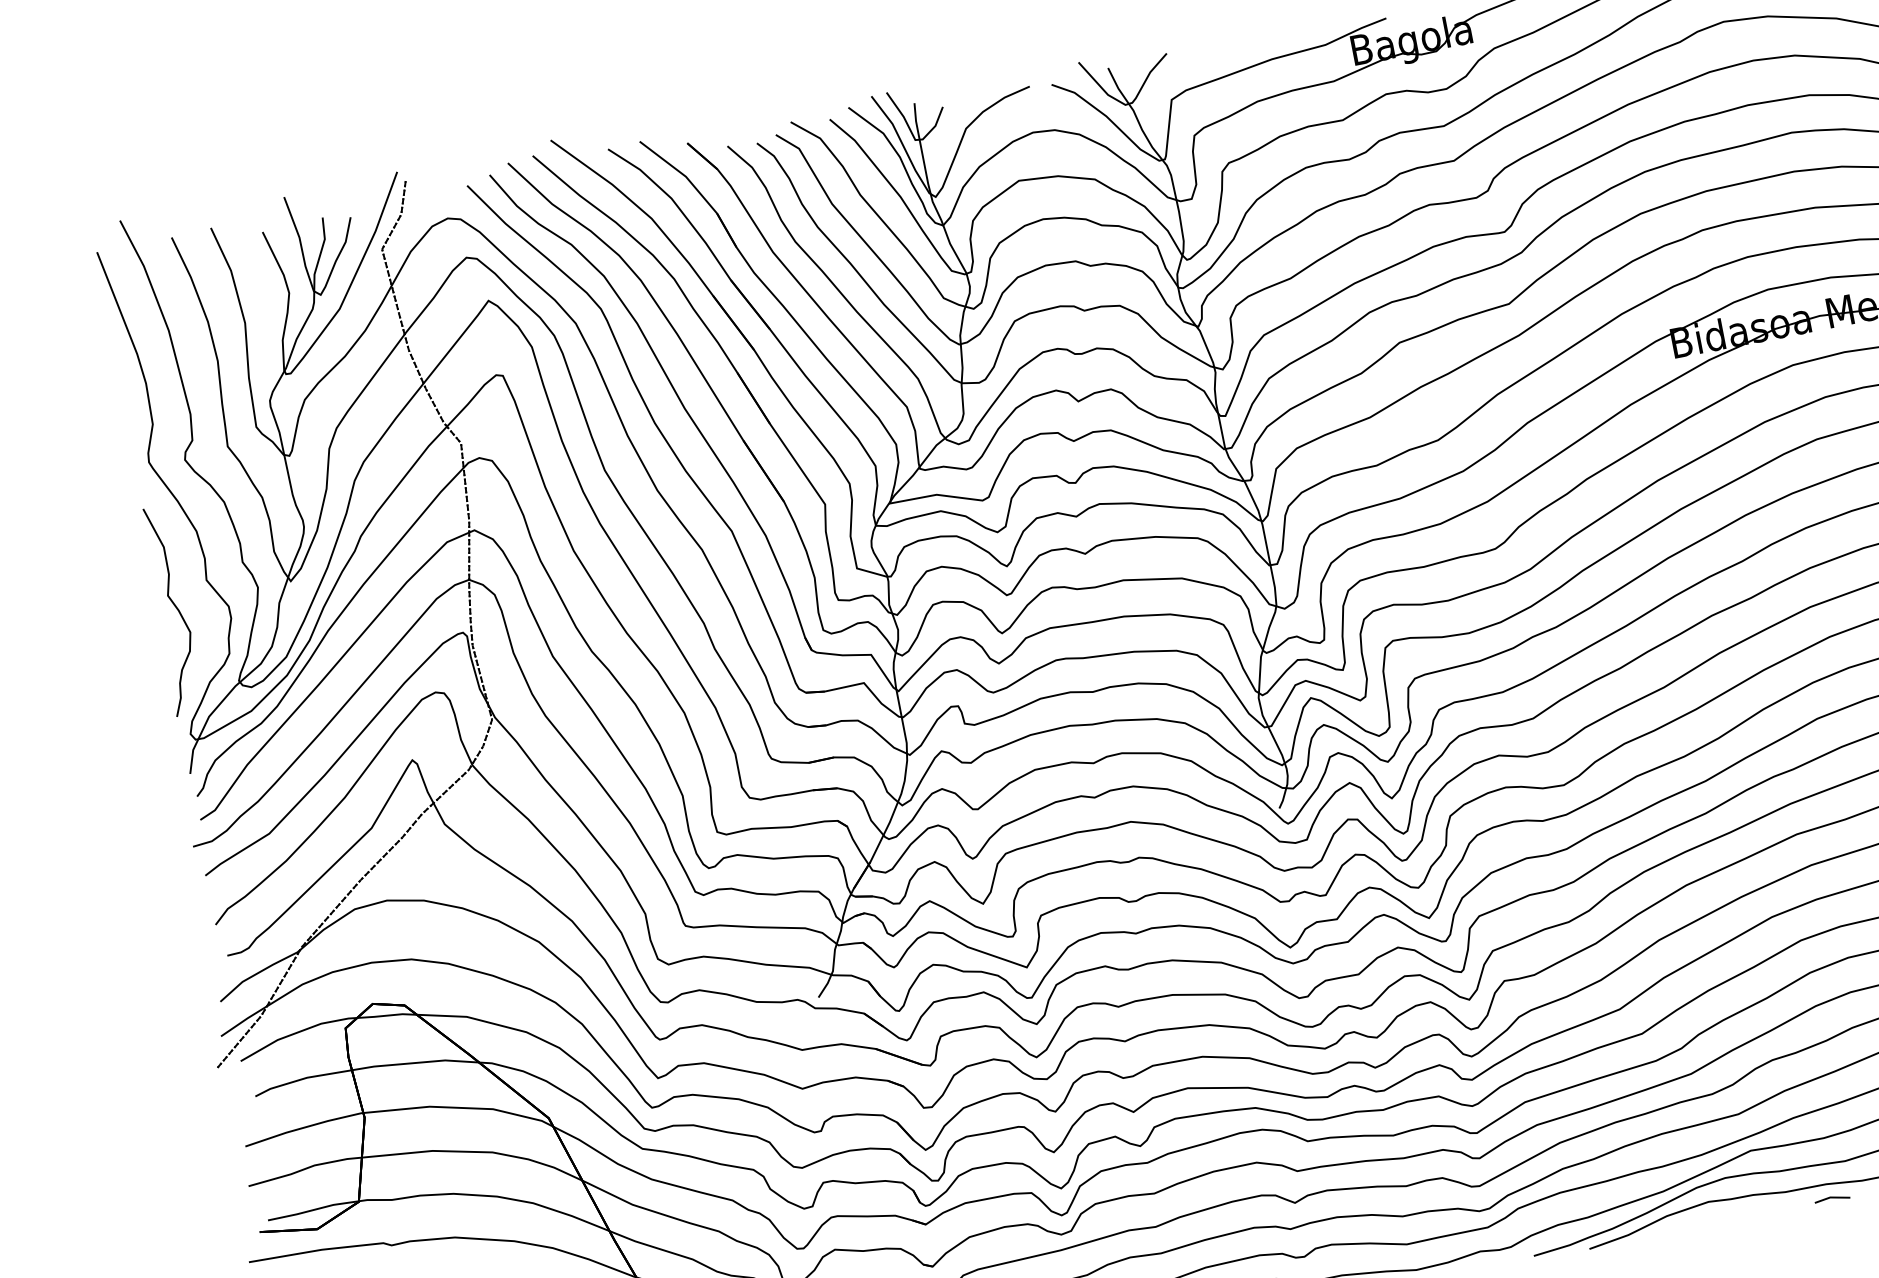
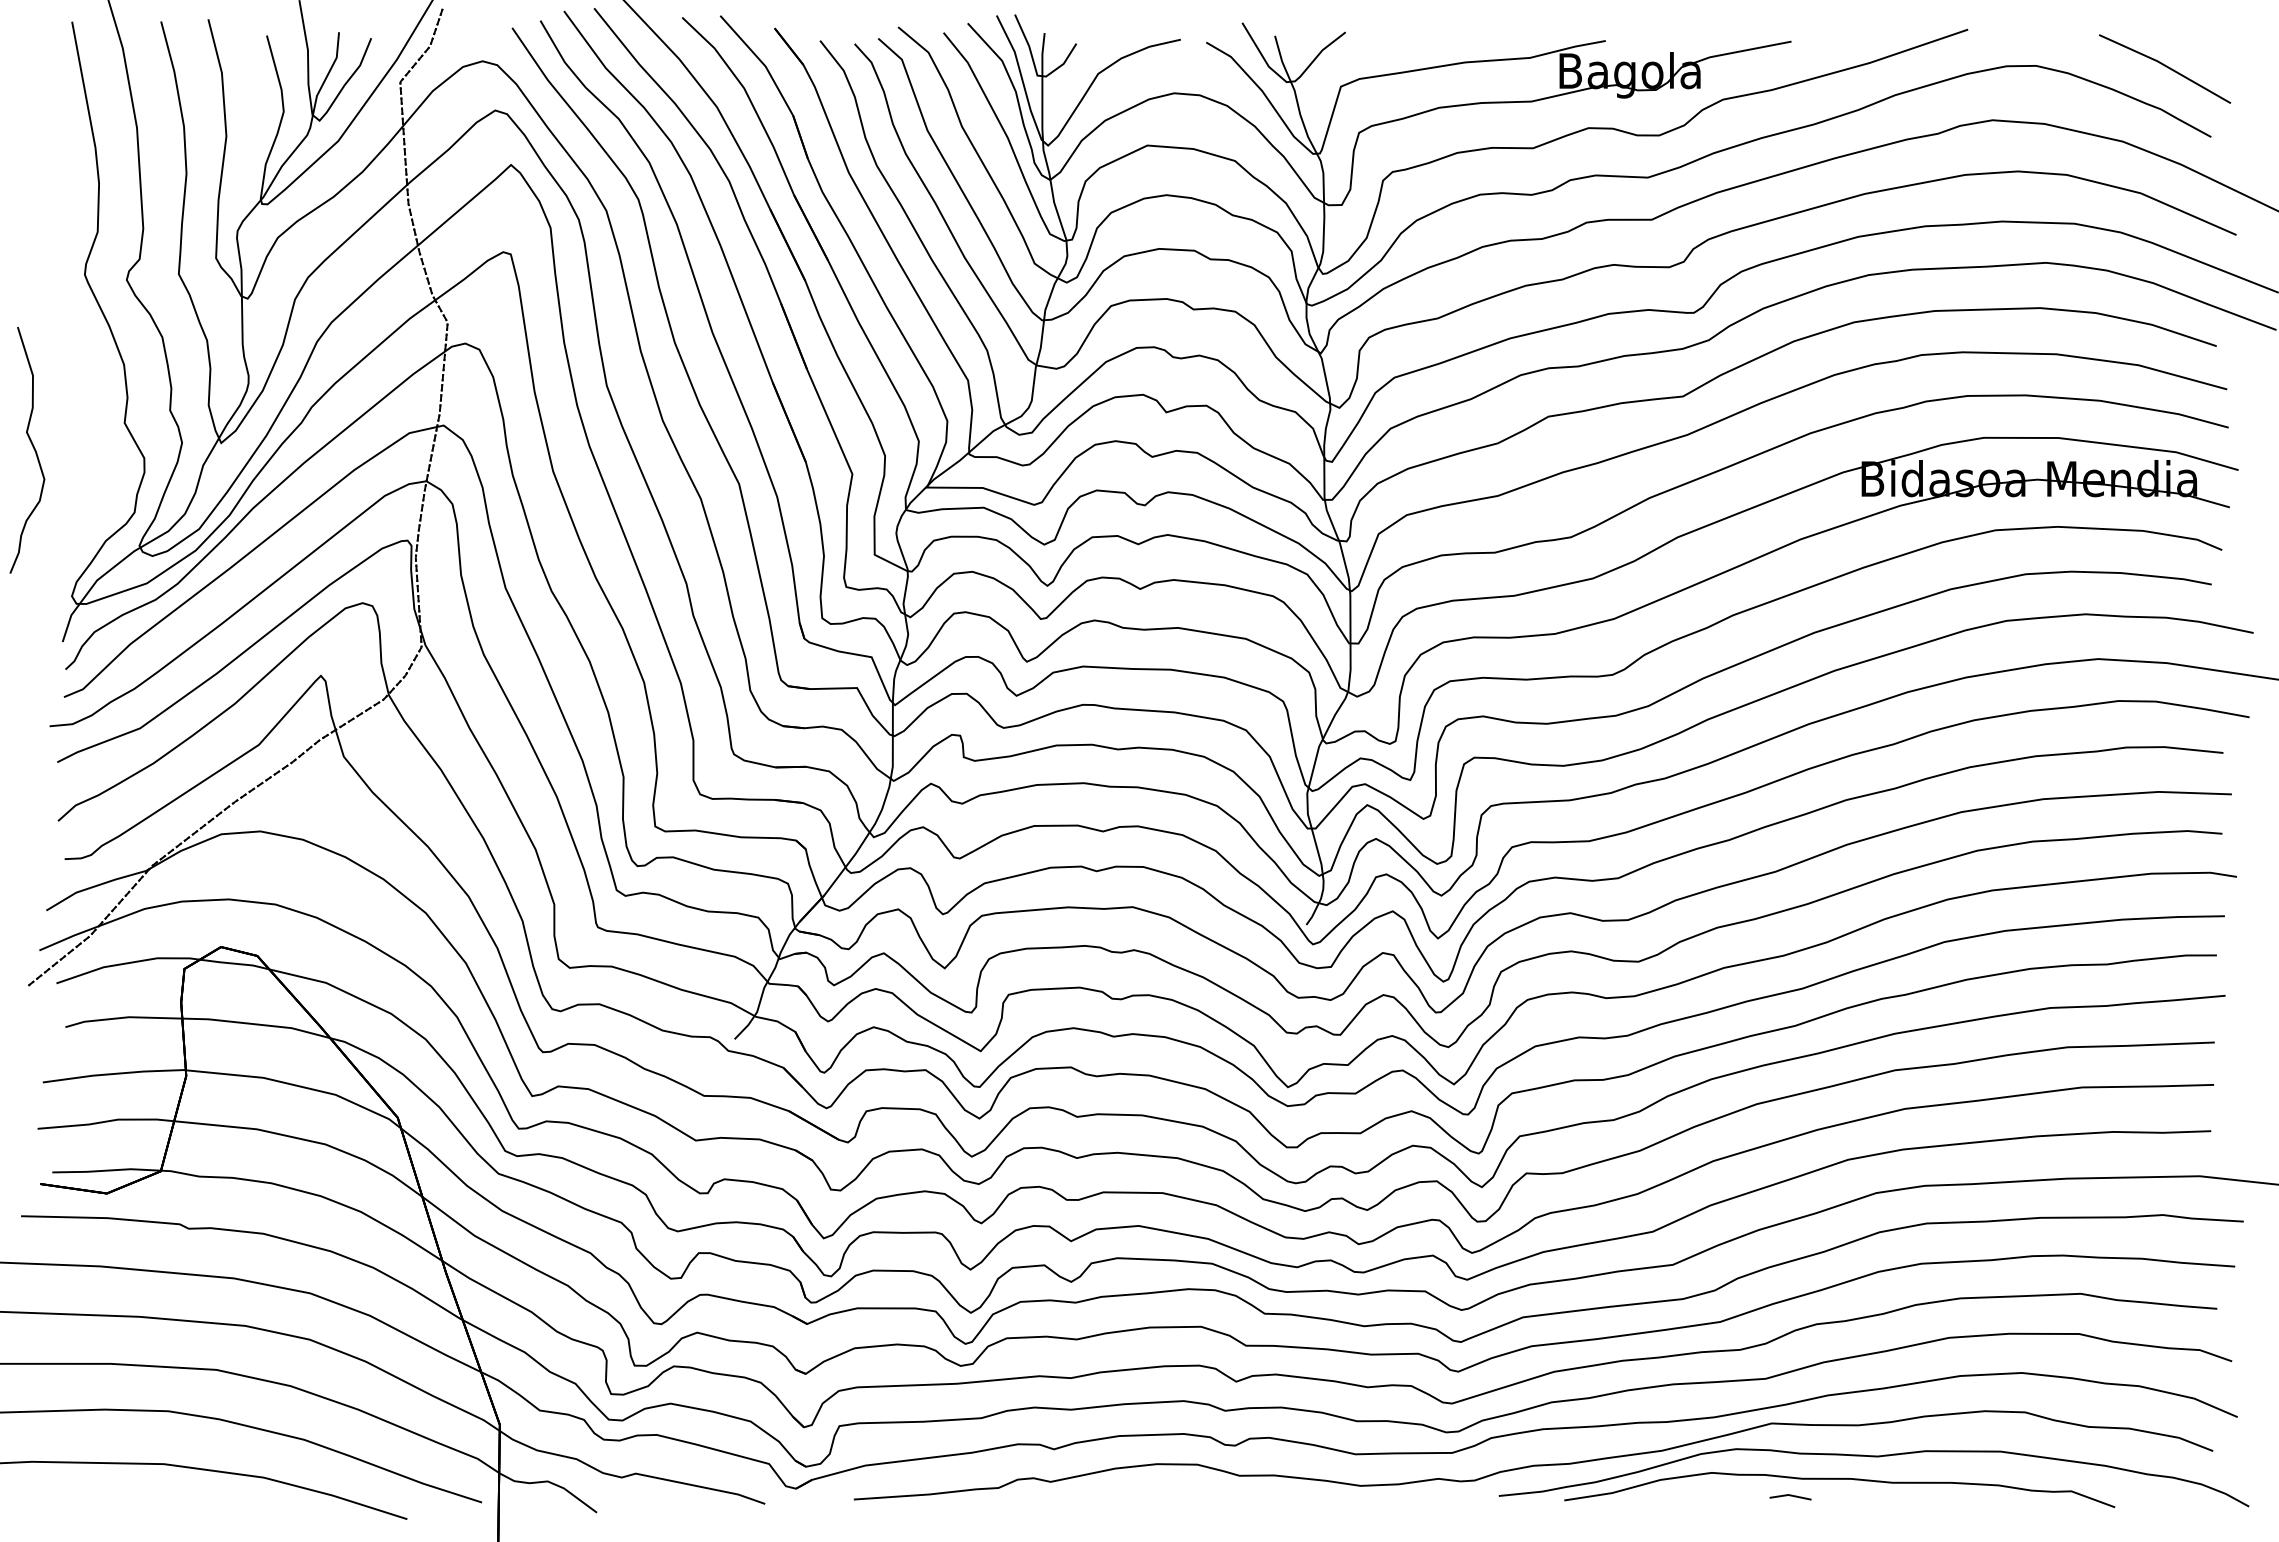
curve: (175, 607) -> (32, 447), moved
line: (1832, 1198) -> (1790, 1496), moved

